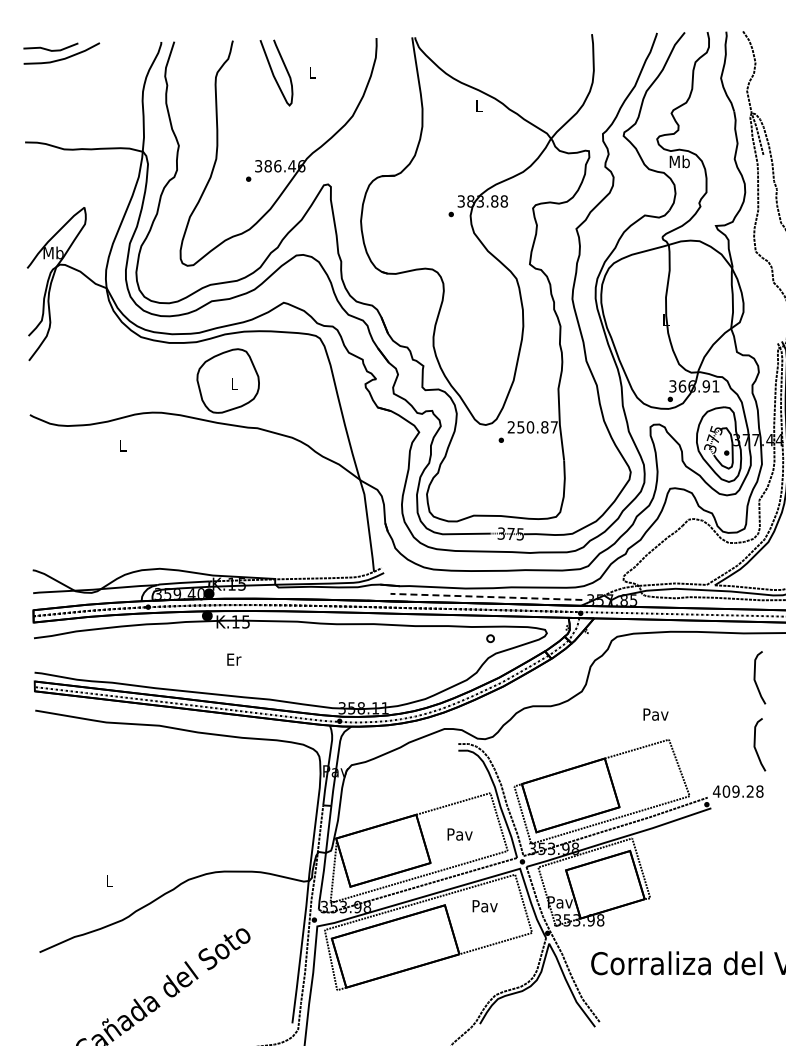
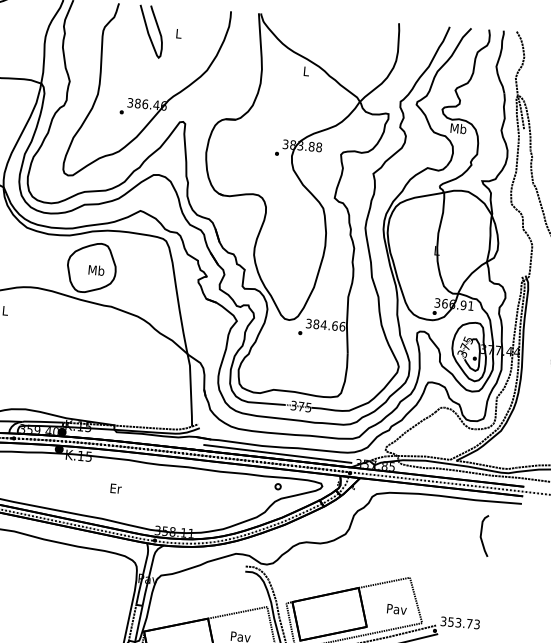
text: (234, 383) -> (96, 270), L -> Mb
text: (532, 427) -> (325, 325), 250.87 -> 384.66
line: (486, 596) -> (277, 453), dashed -> solid
text: (234, 659) -> (116, 488), moved
text: (655, 714) -> (396, 609), moved
curve: (755, 744) -> (476, 587), removed
text: (737, 791) -> (459, 622), 409.28 -> 353.73

